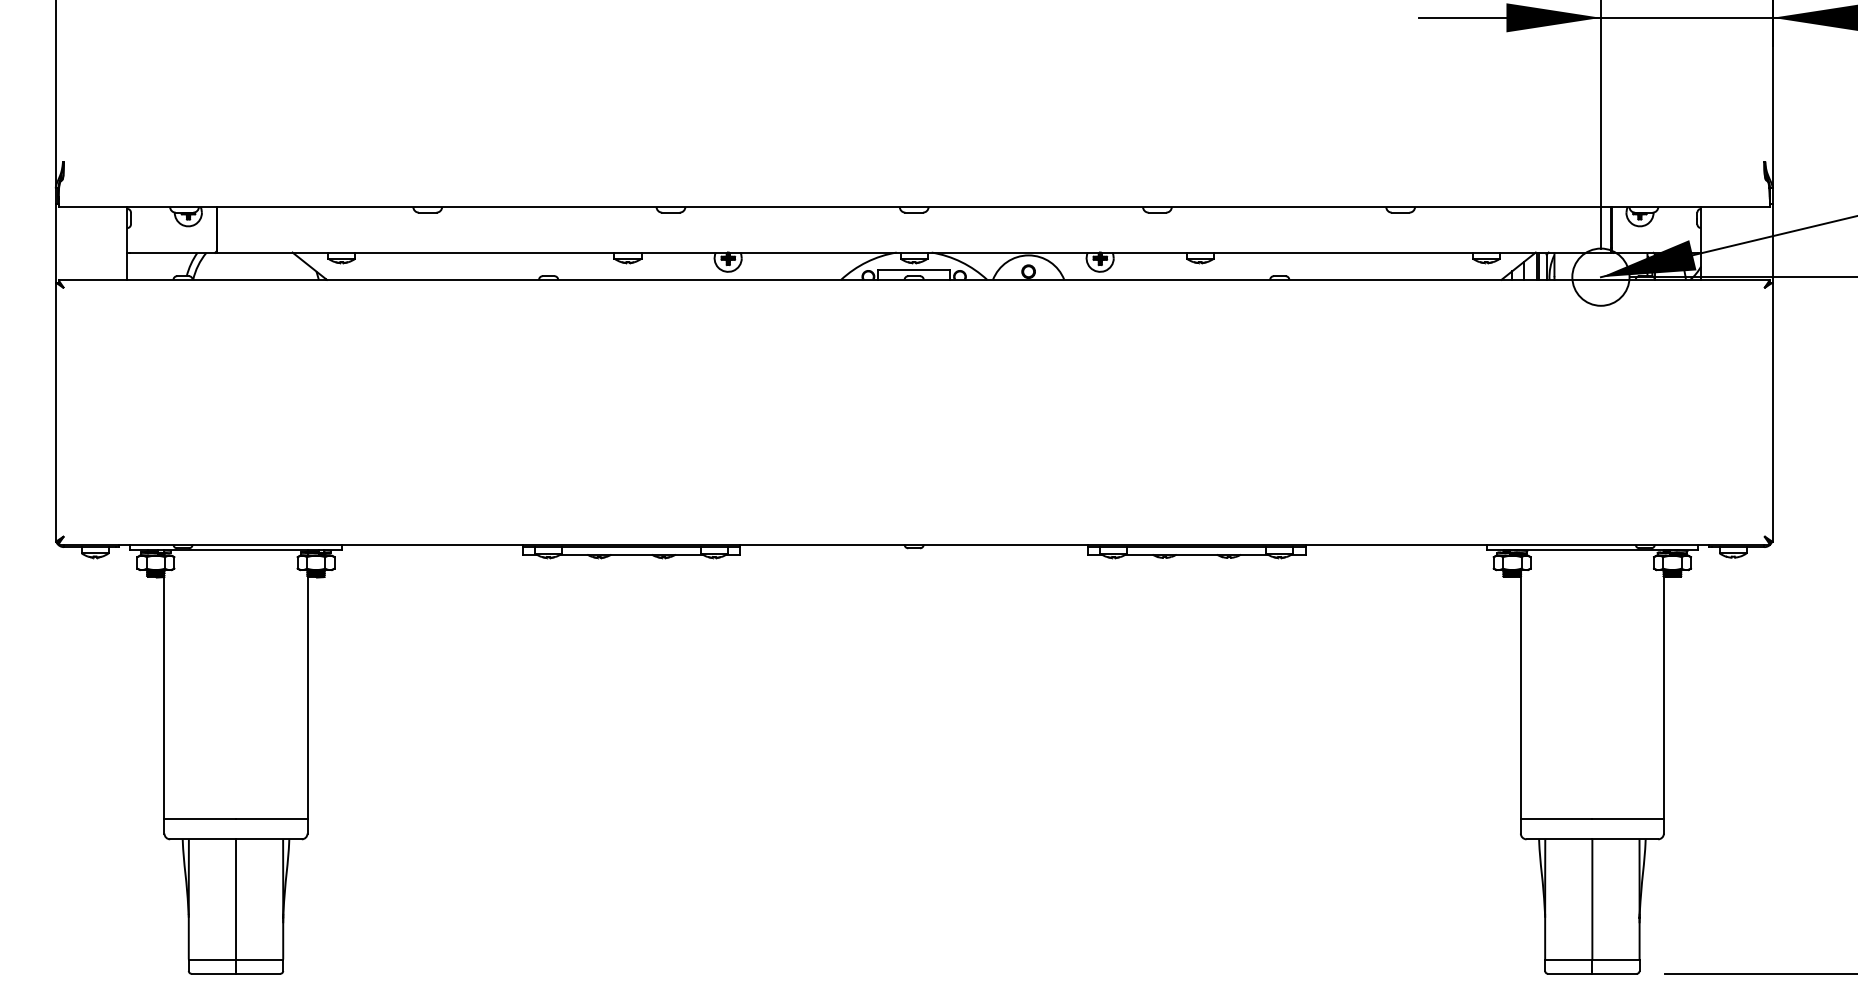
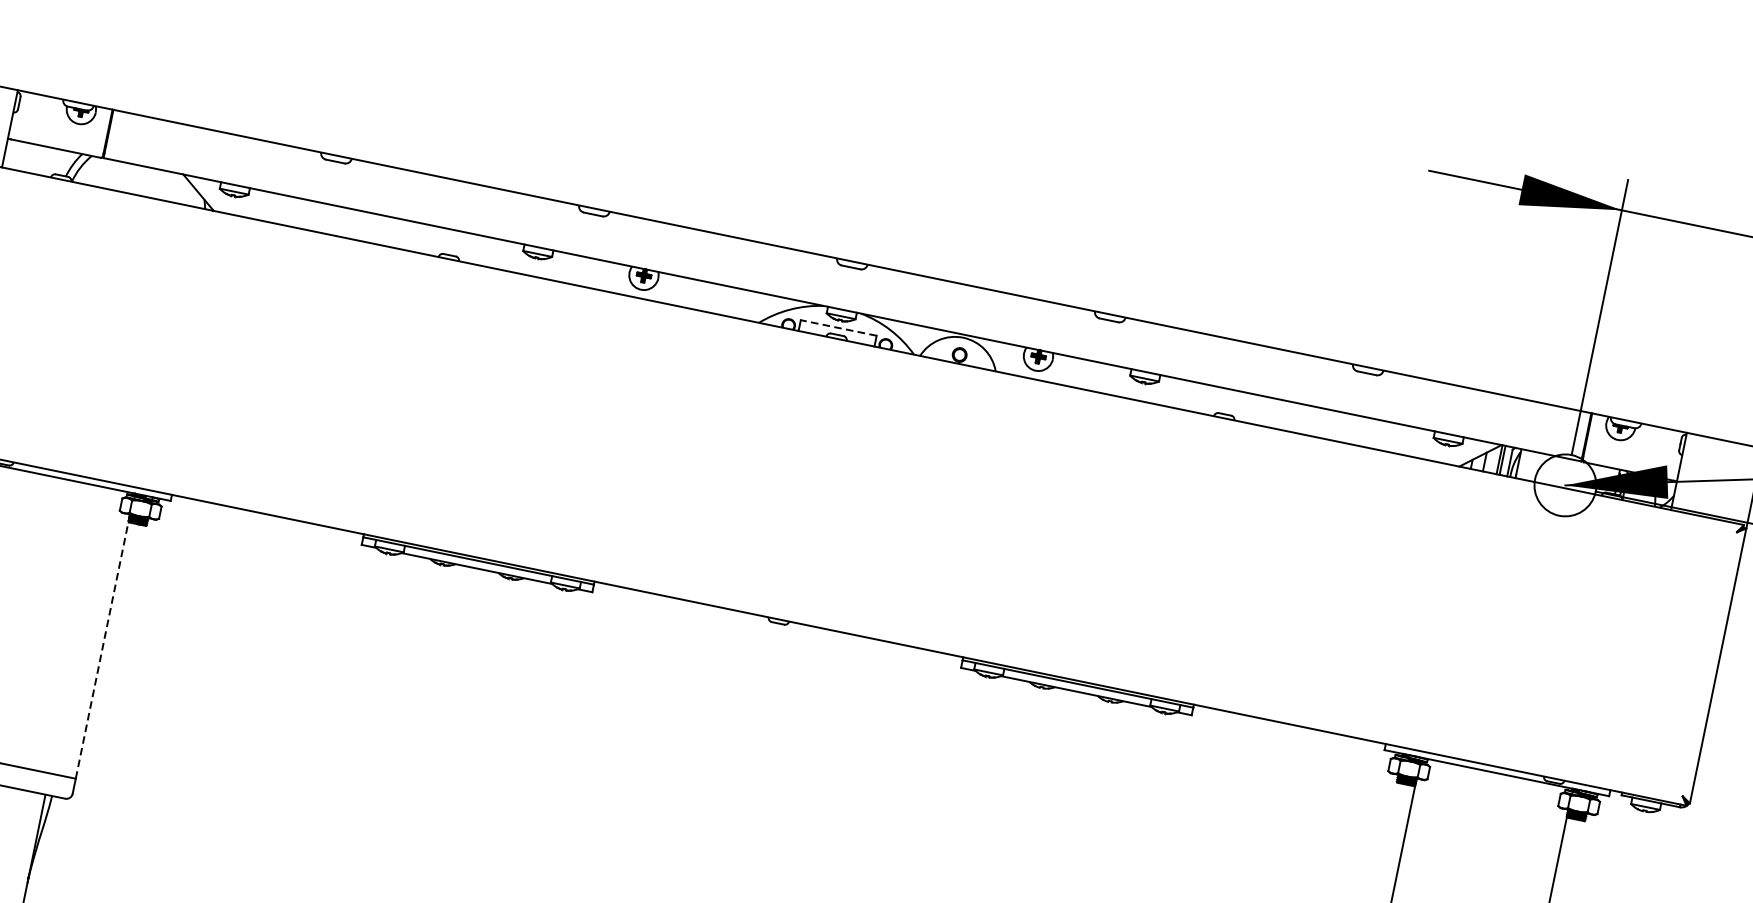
line: (914, 269) -> (839, 327), solid -> dashed
line: (307, 697) -> (102, 649), solid -> dashed

